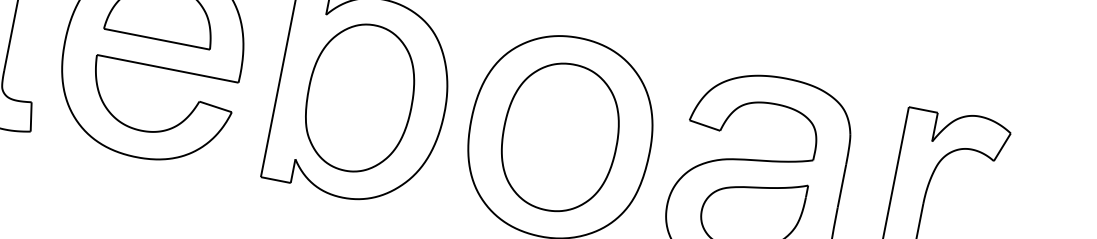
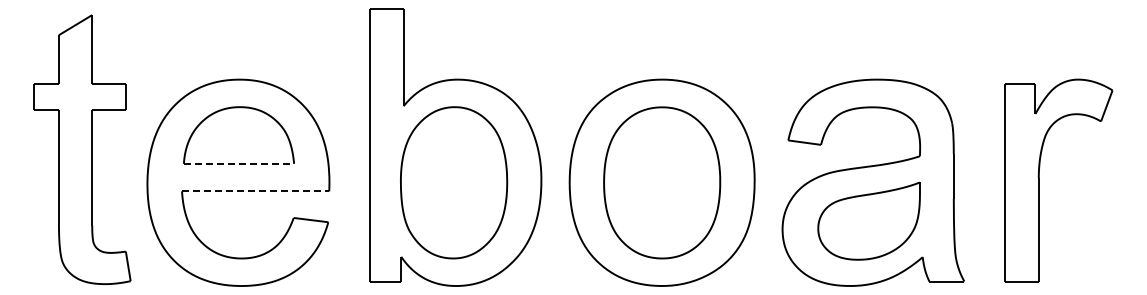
line: (157, 38) -> (239, 163), solid -> dashed
line: (167, 68) -> (255, 191), solid -> dashed

